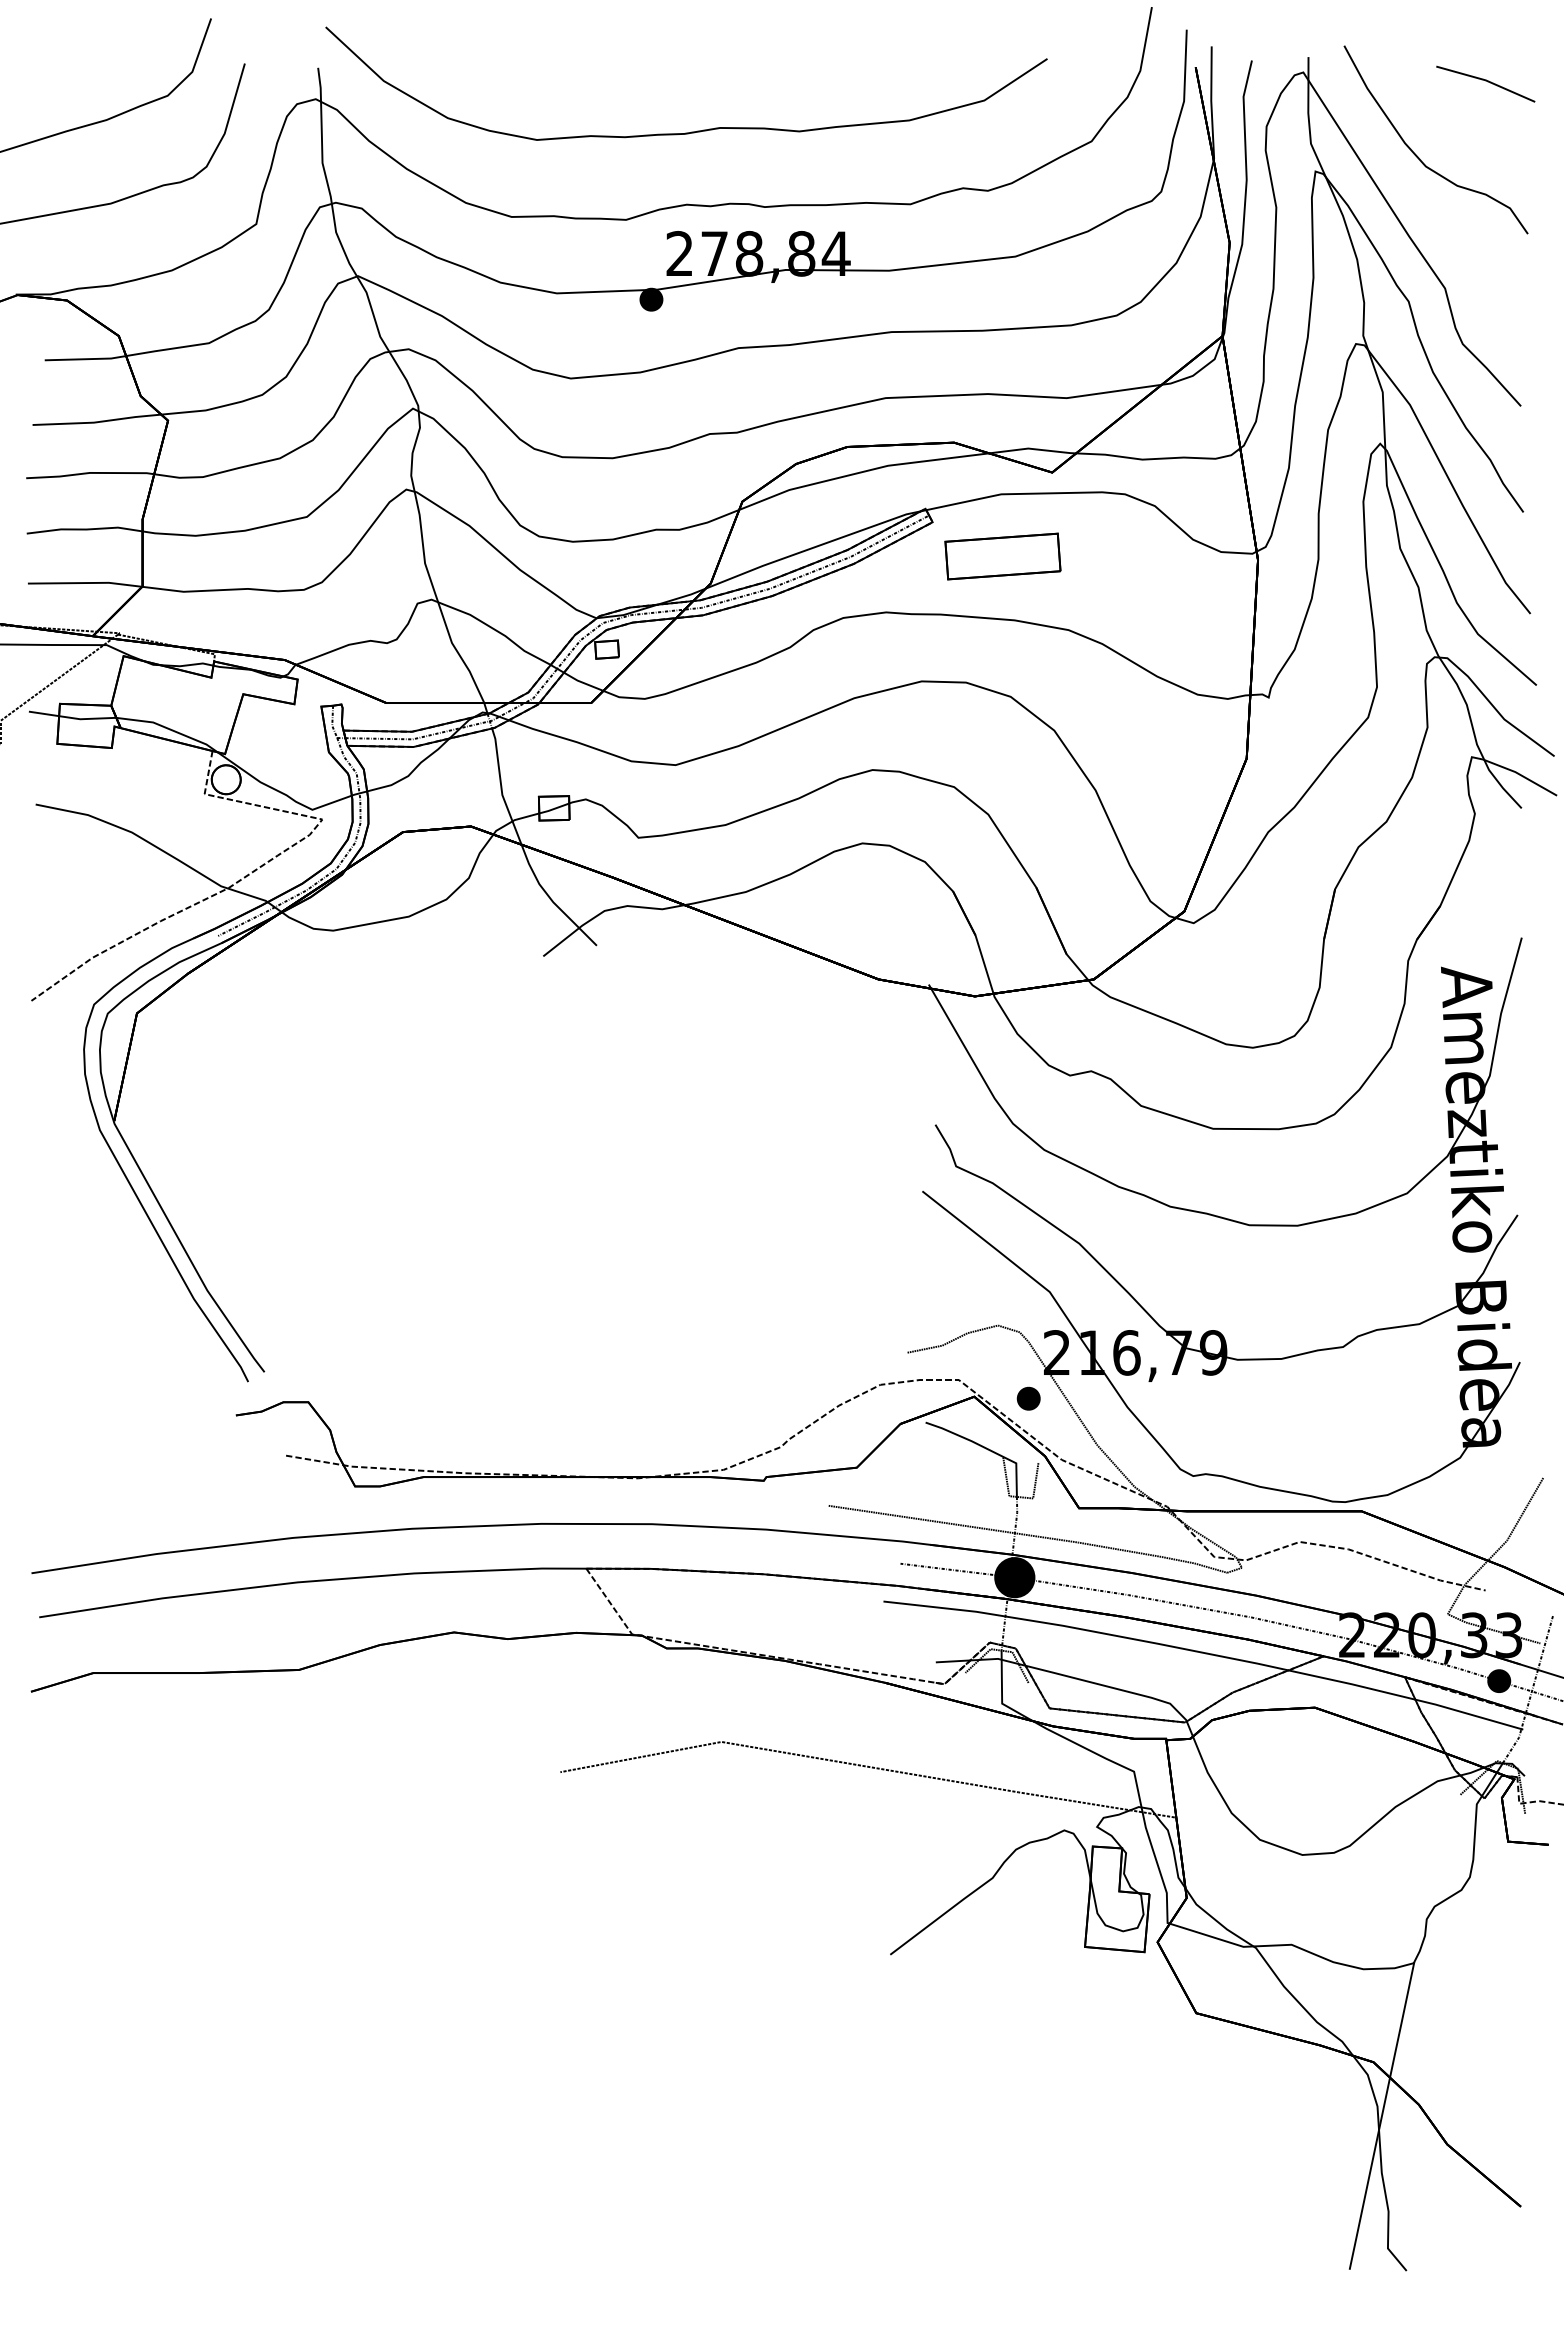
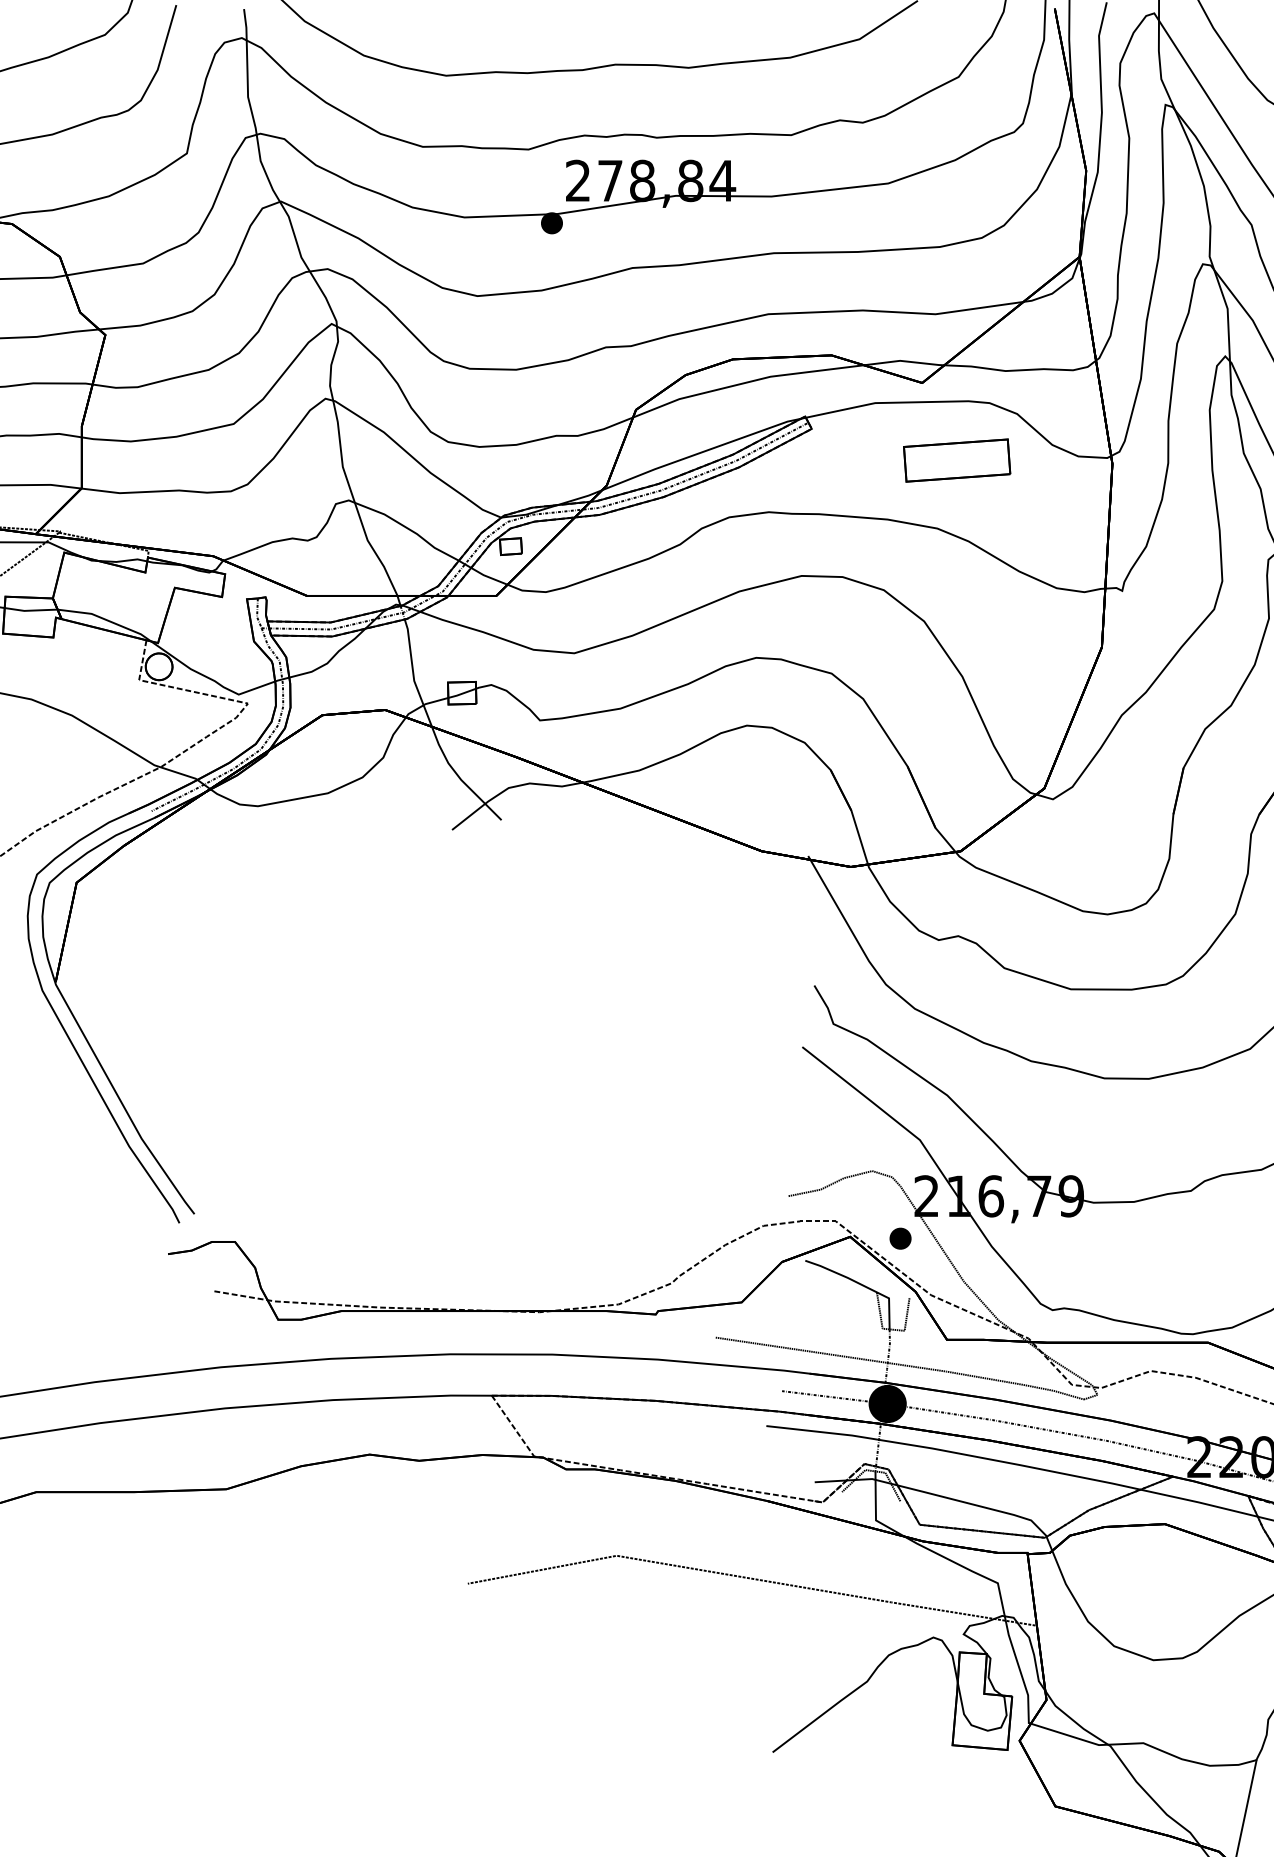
part: (1002, 556) -> (956, 460), moved

